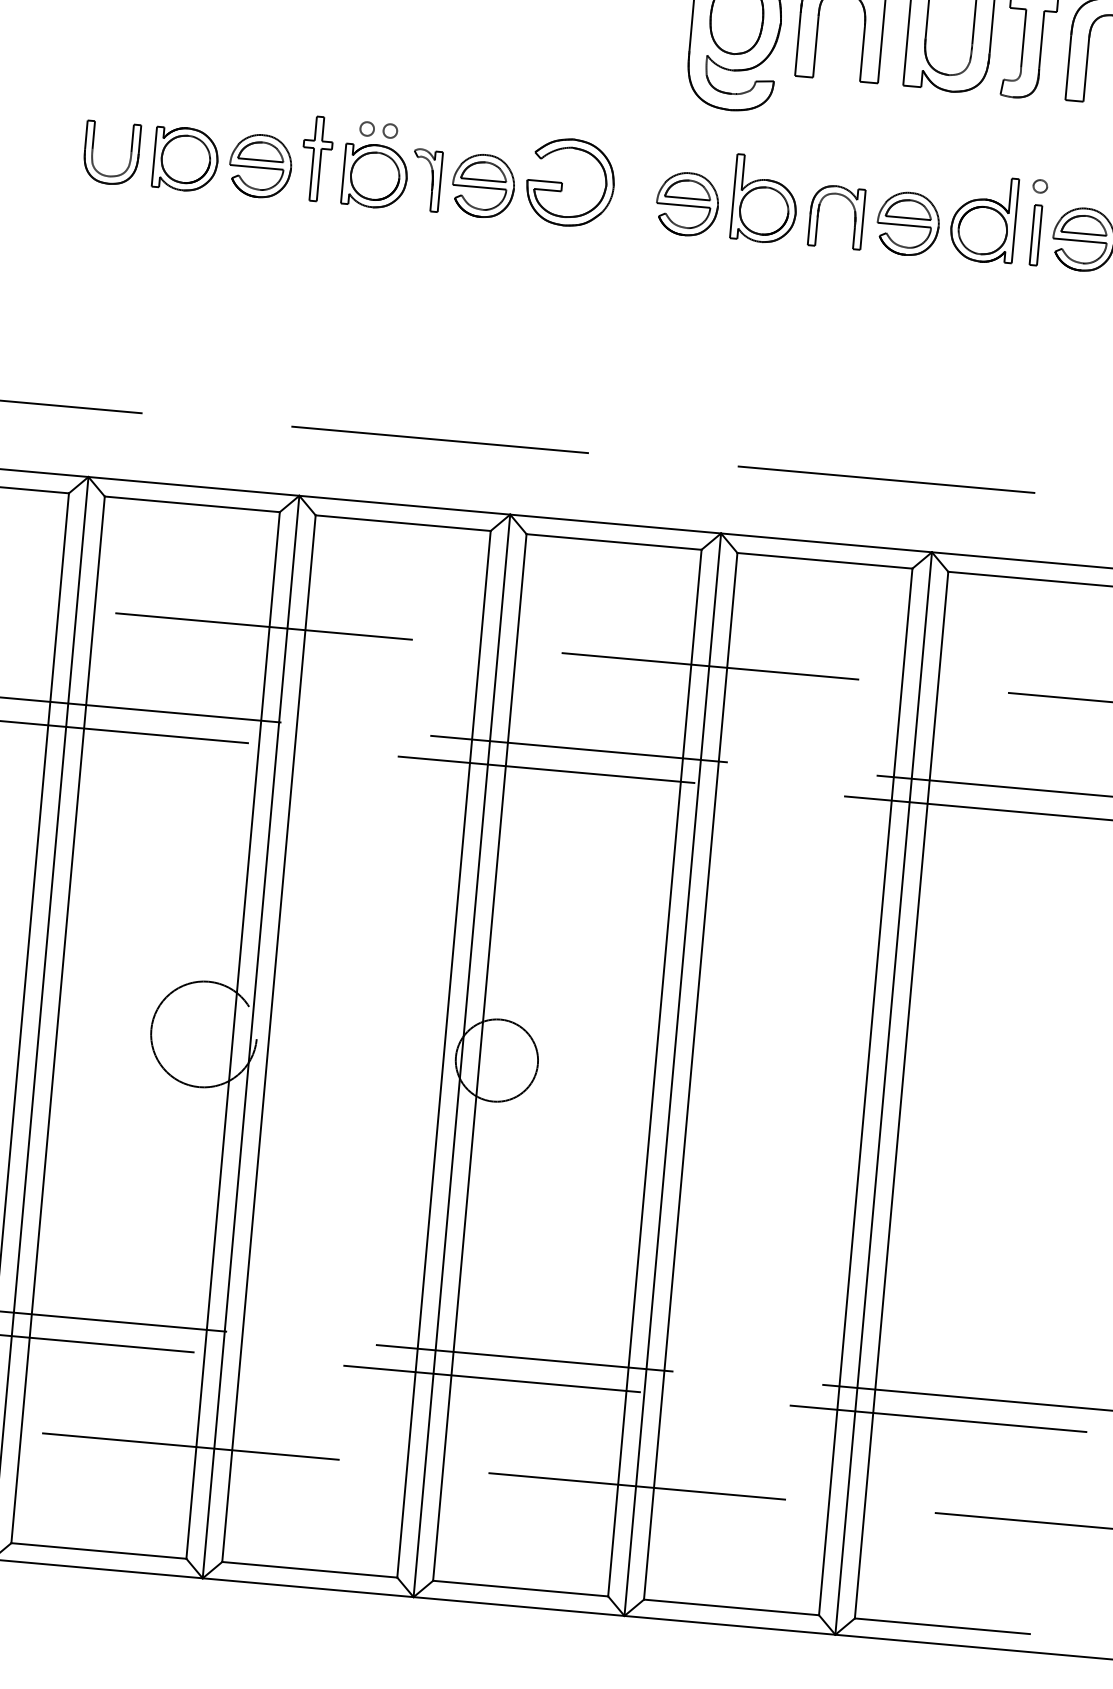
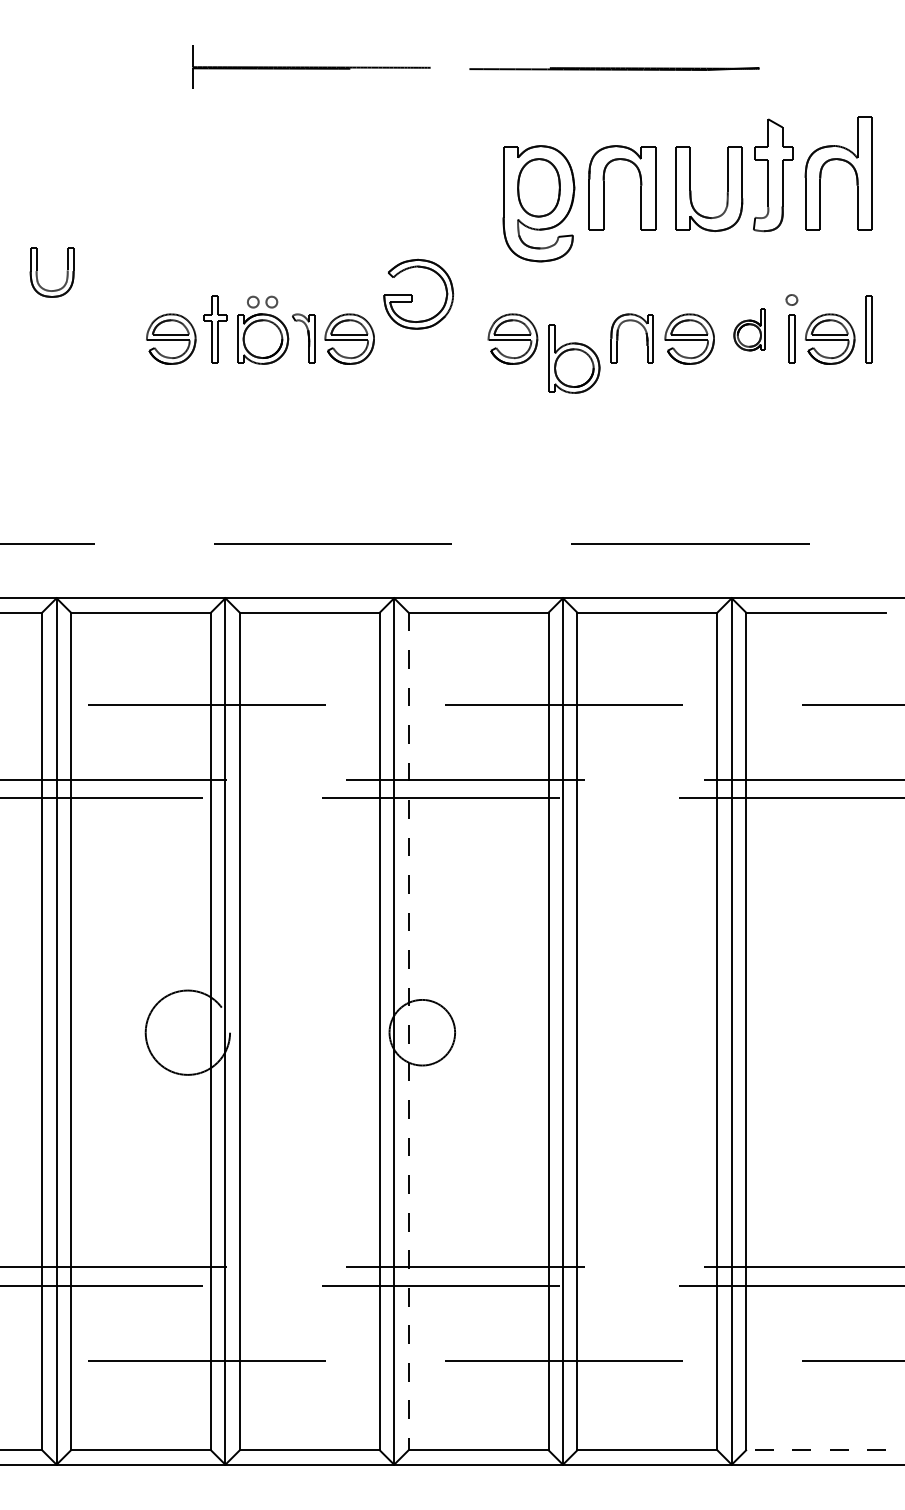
part: (93, 151) -> (37, 272), moved
part: (186, 158) -> (111, 338), removed
part: (562, 183) -> (412, 295), moved
part: (765, 198) -> (574, 358), moved
part: (984, 218) -> (749, 329), size x0.6
line: (479, 1057) -> (408, 1031), solid -> dashed
line: (941, 1626) -> (815, 1450), solid -> dashed

